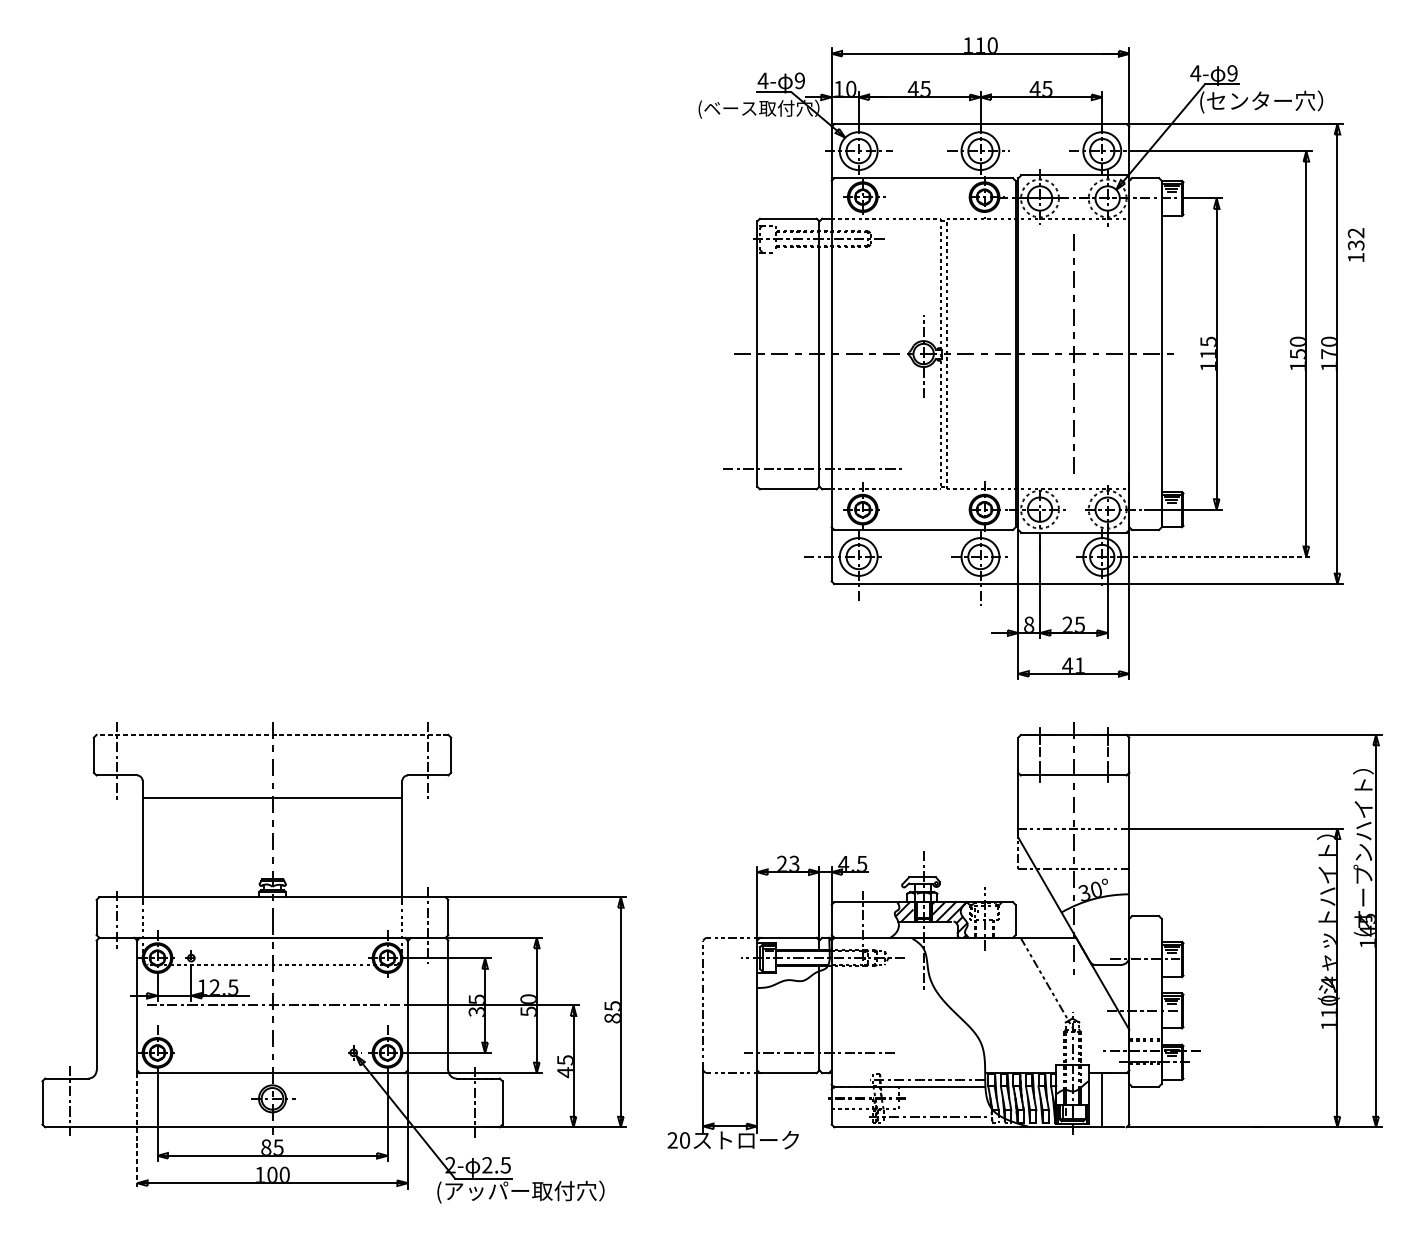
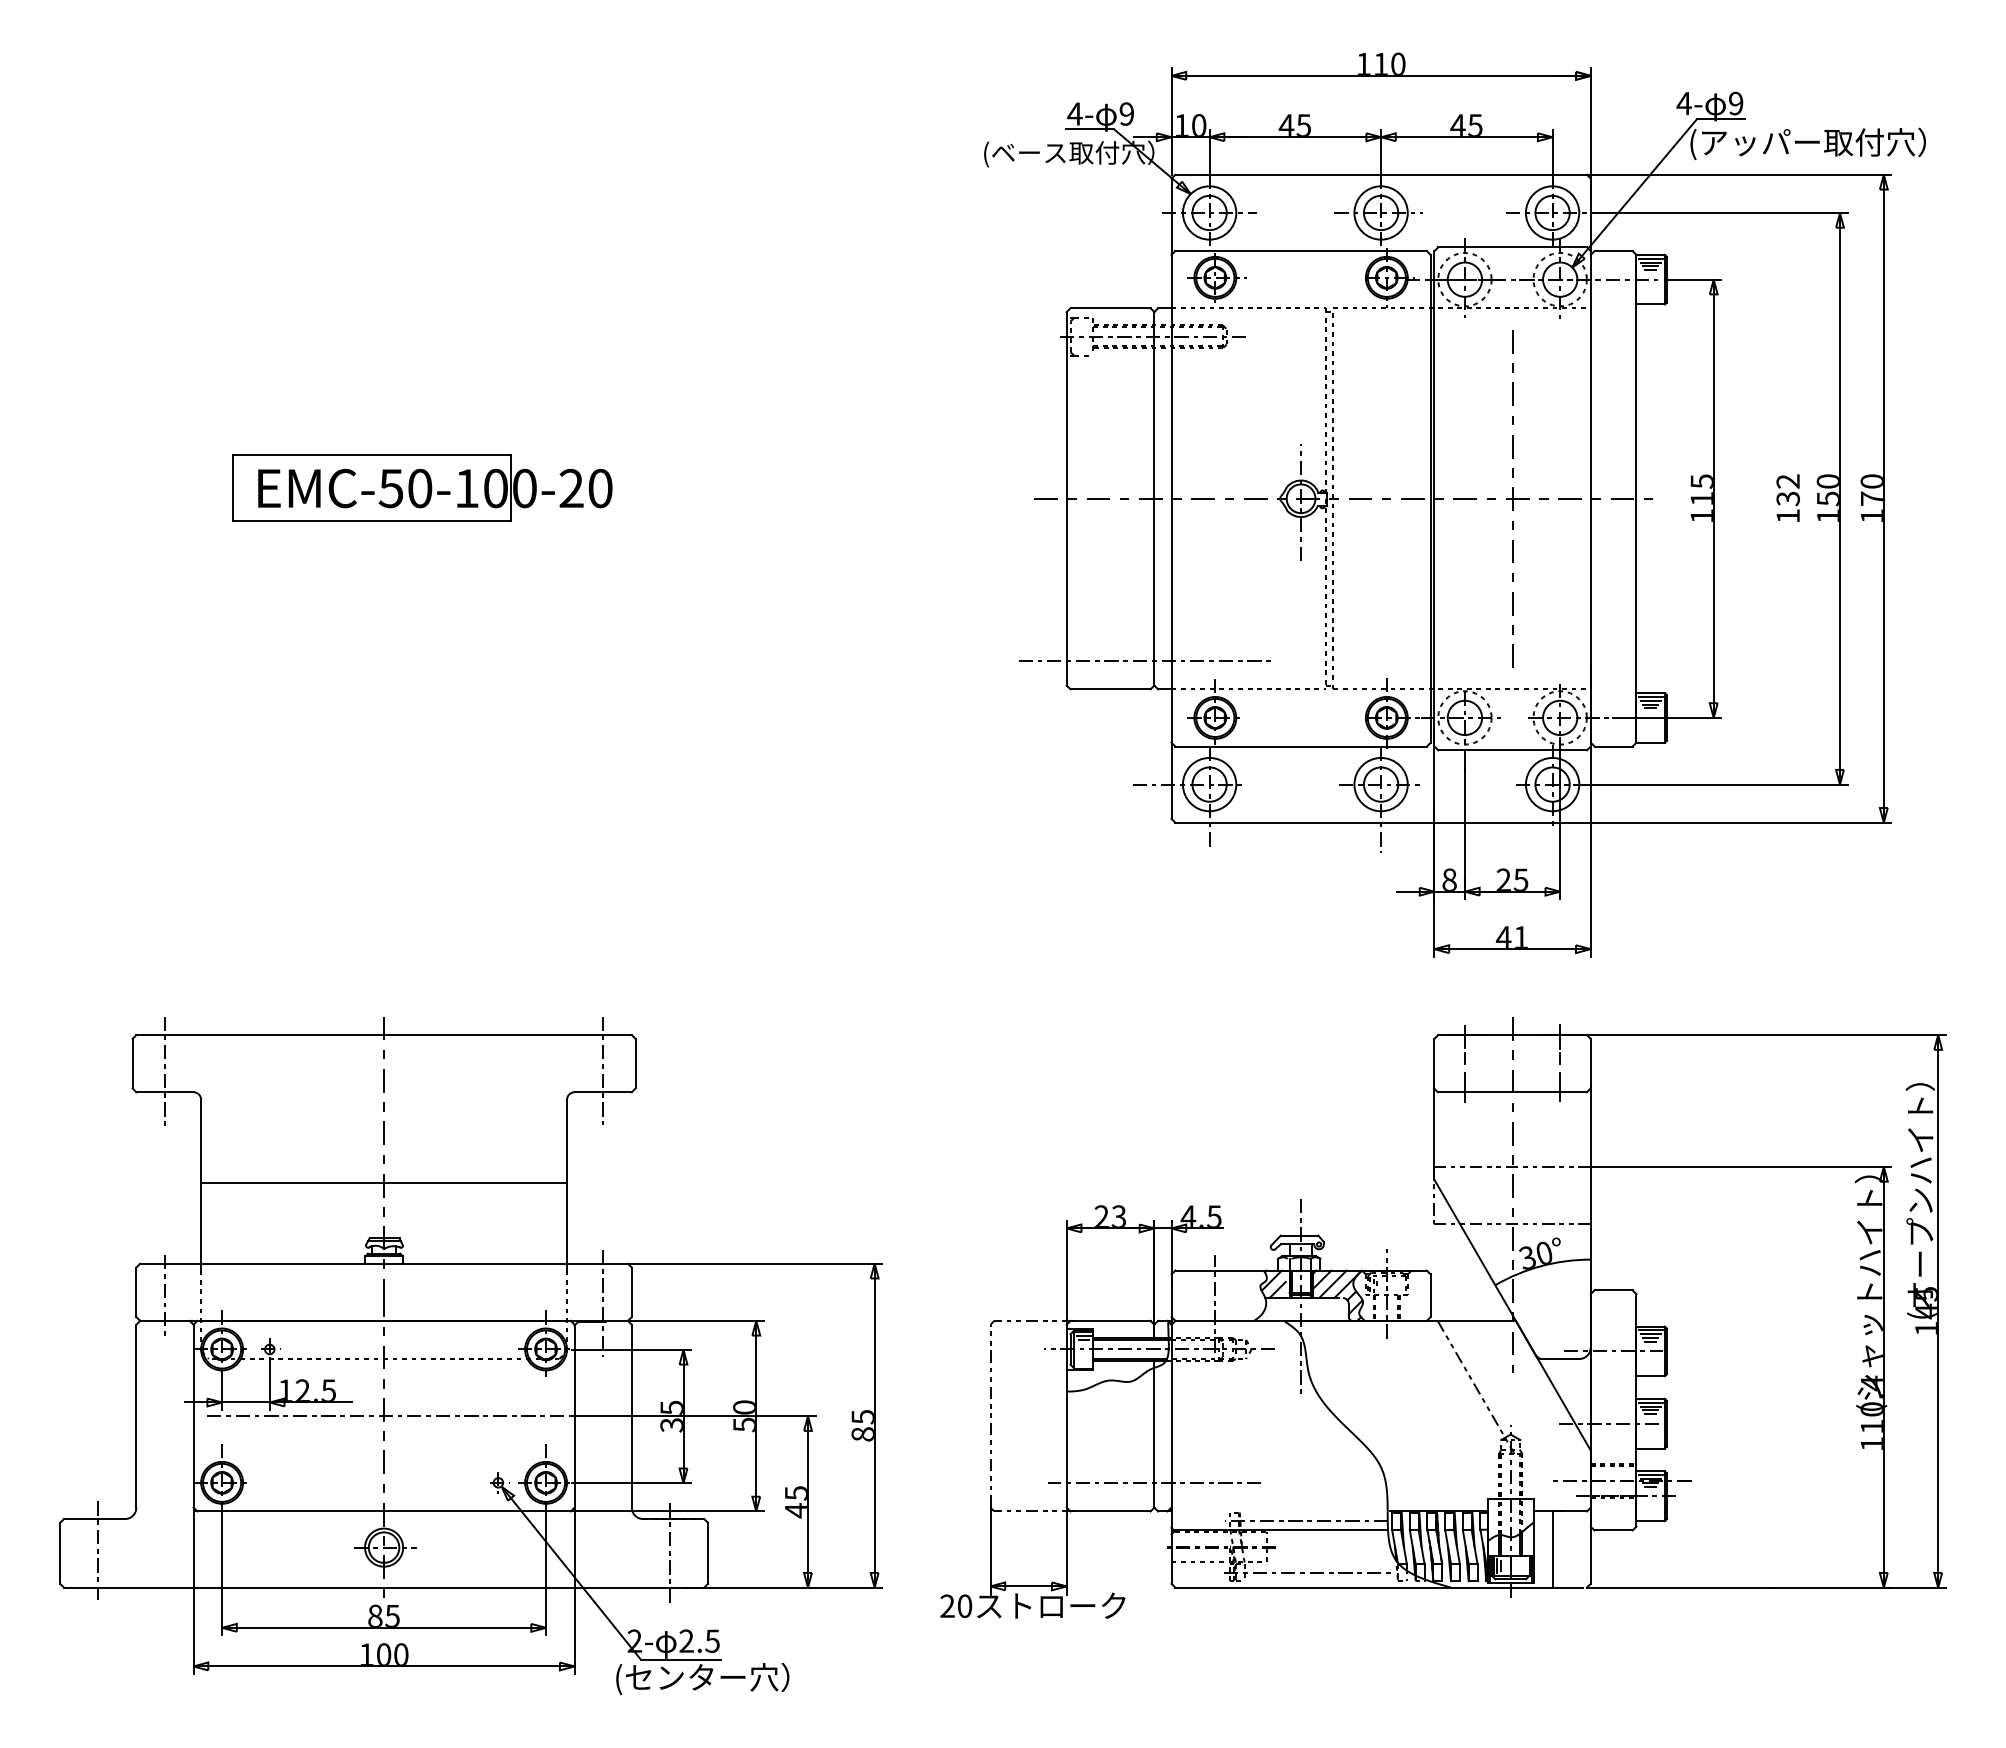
text: (1286, 100) -> (1812, 141), (センター穴） -> (アッパー取付穴）
text: (1355, 244) -> (1787, 497), moved
part: (299, 346) -> (422, 487), added
line: (1218, 556) -> (1716, 784), dashed -> solid
line: (272, 735) -> (384, 1035), dashed -> solid
line: (272, 798) -> (384, 1183), moved
line: (137, 1131) -> (193, 1593), dashed -> solid
text: (524, 1191) -> (738, 1677), (アッパー取付穴） -> (センター穴）

